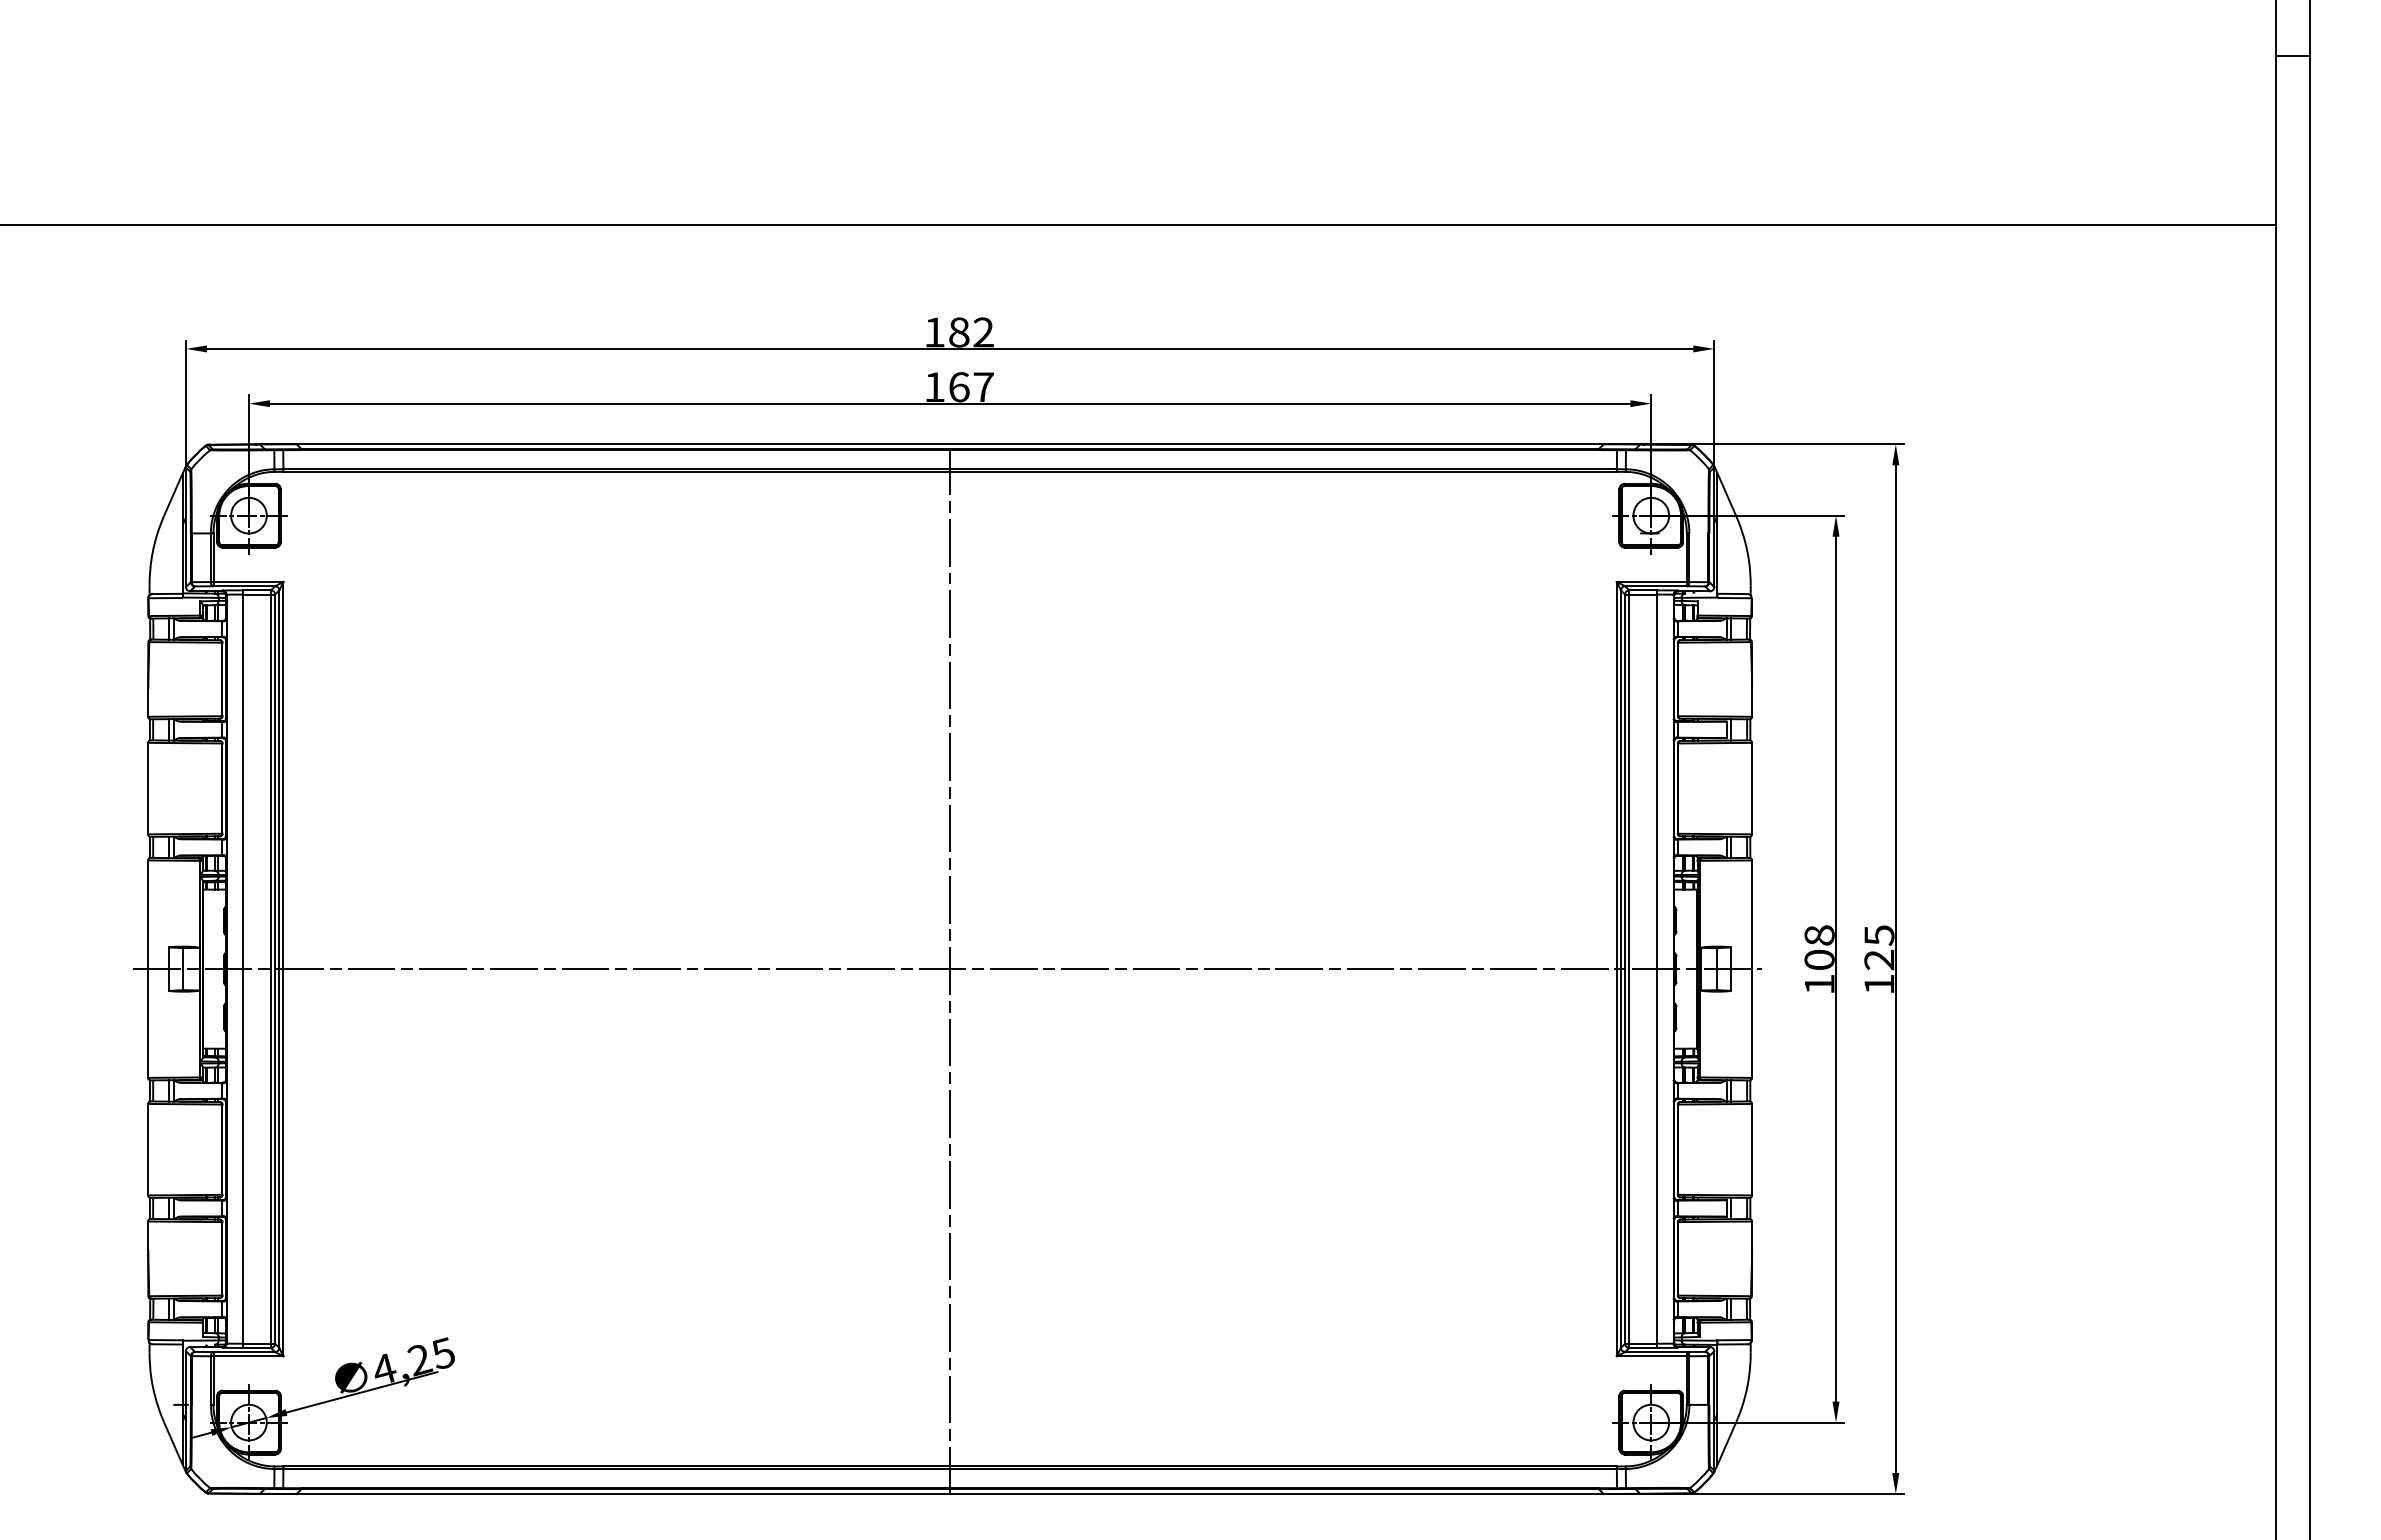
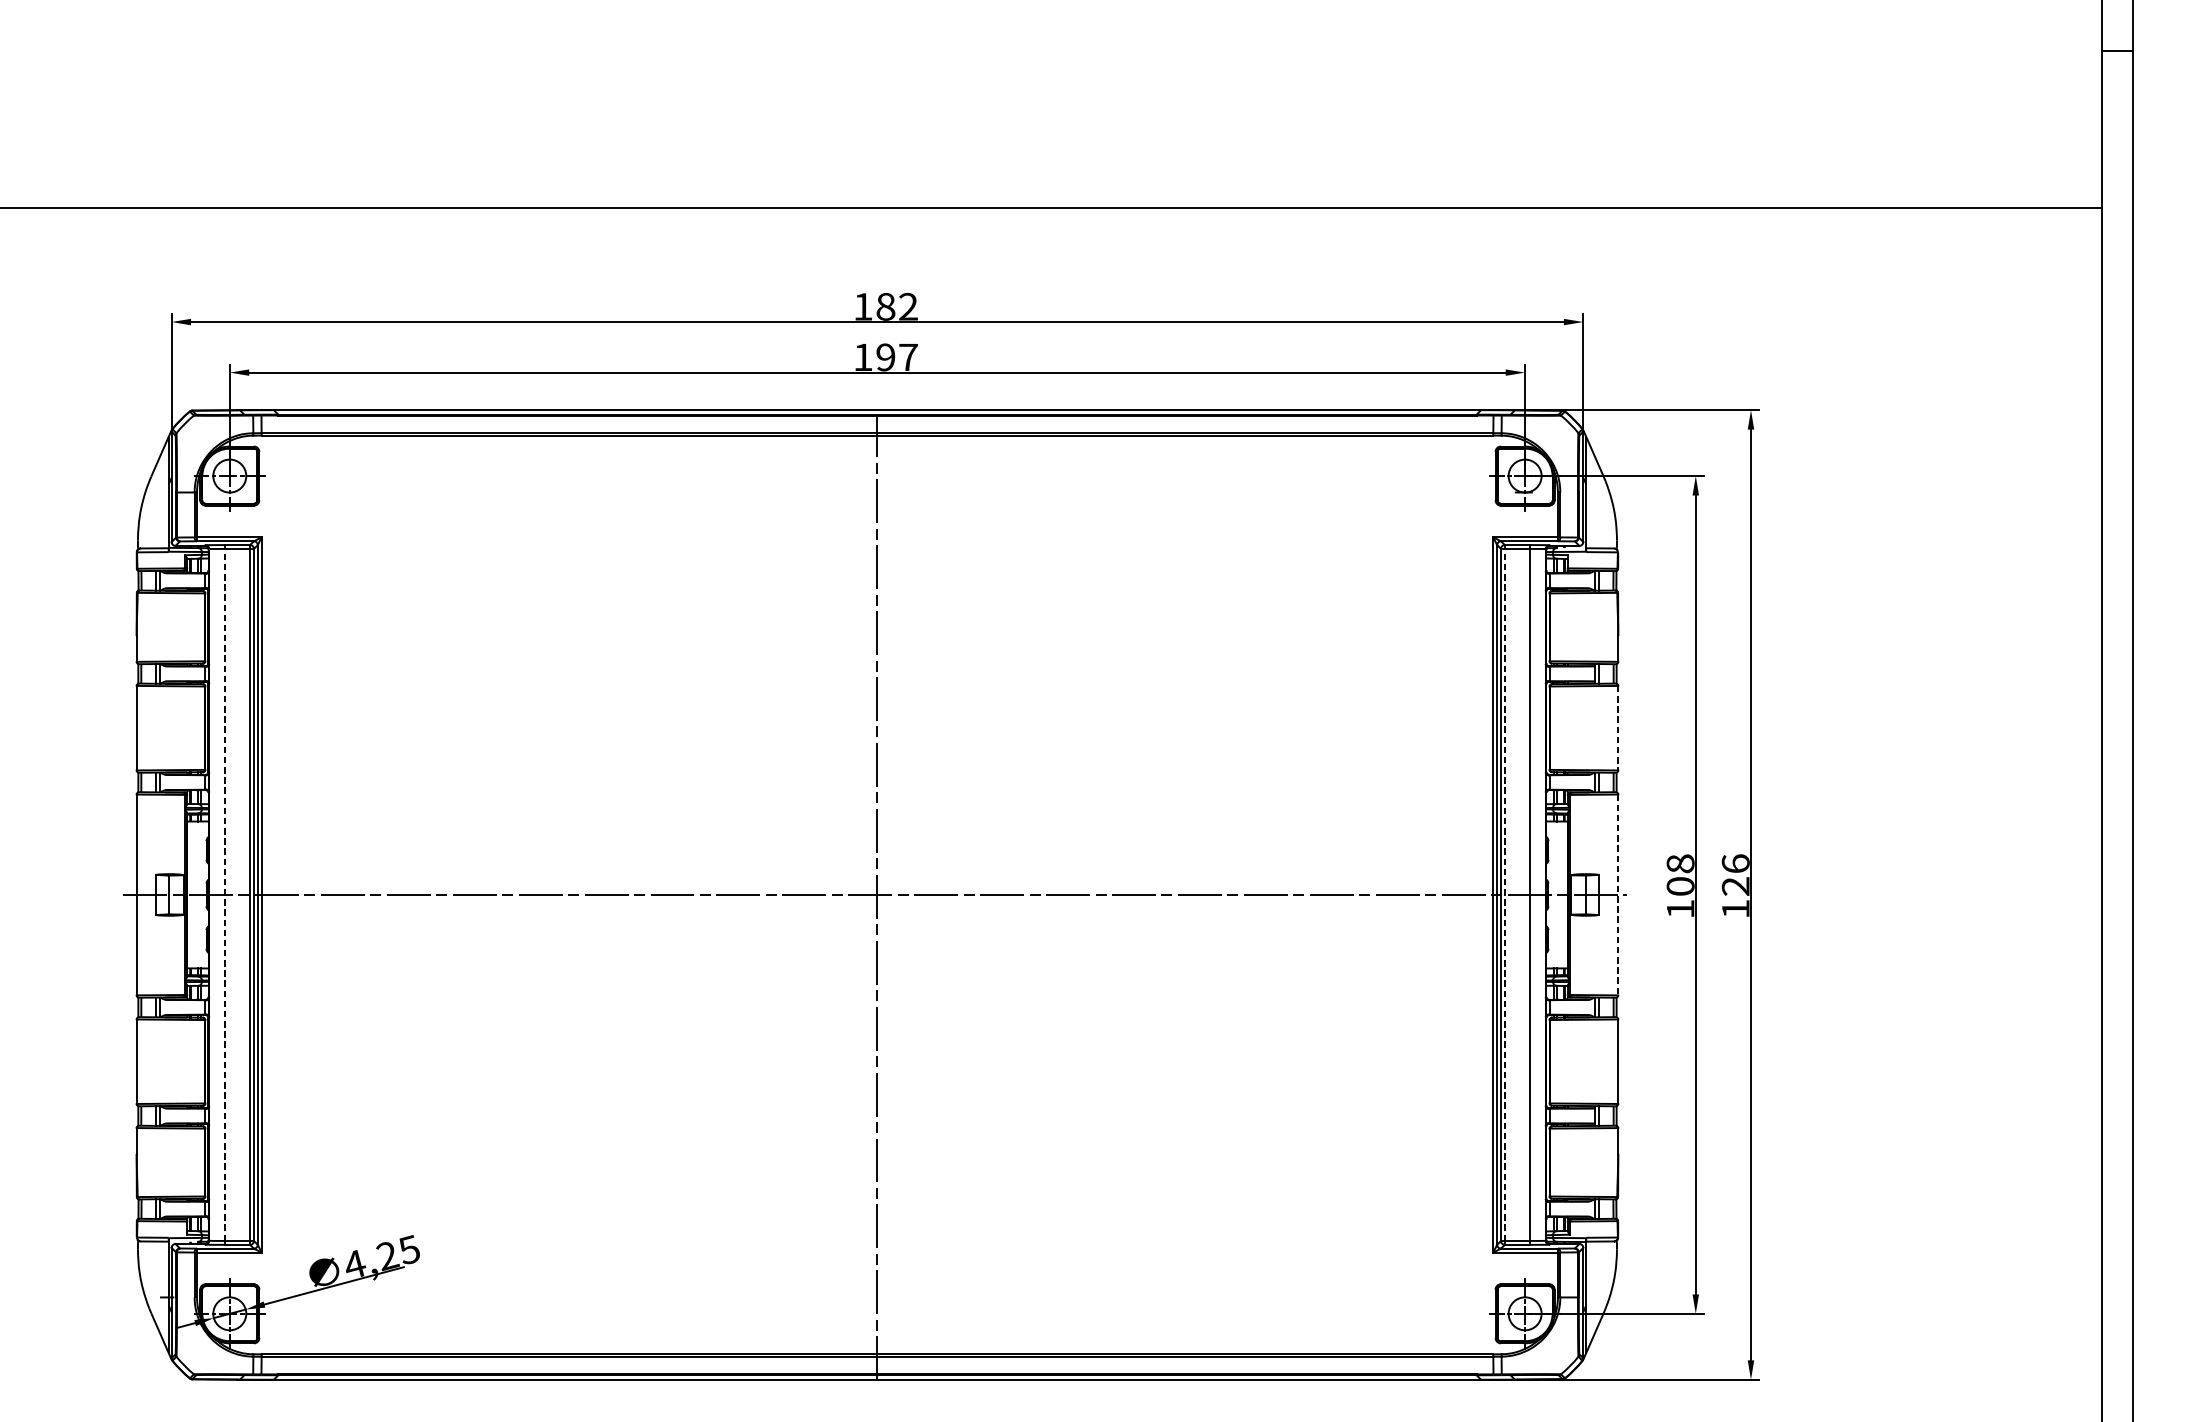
text: (959, 387) -> (886, 357), 167 -> 197
line: (1752, 788) -> (1618, 728), solid -> dashed
text: (1879, 935) -> (1735, 863), 125 -> 126
line: (243, 969) -> (224, 895), solid -> dashed
line: (1629, 969) -> (1505, 895), solid -> dashed
line: (1752, 969) -> (1618, 895), solid -> dashed

